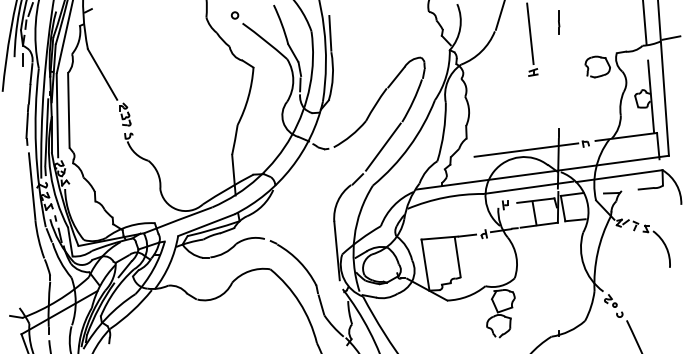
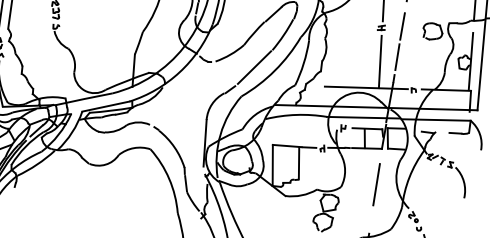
line: (558, 66) -> (402, 26), added
line: (558, 105) -> (397, 56), added
line: (538, 114) -> (380, 61), added
line: (557, 268) -> (375, 184), added

